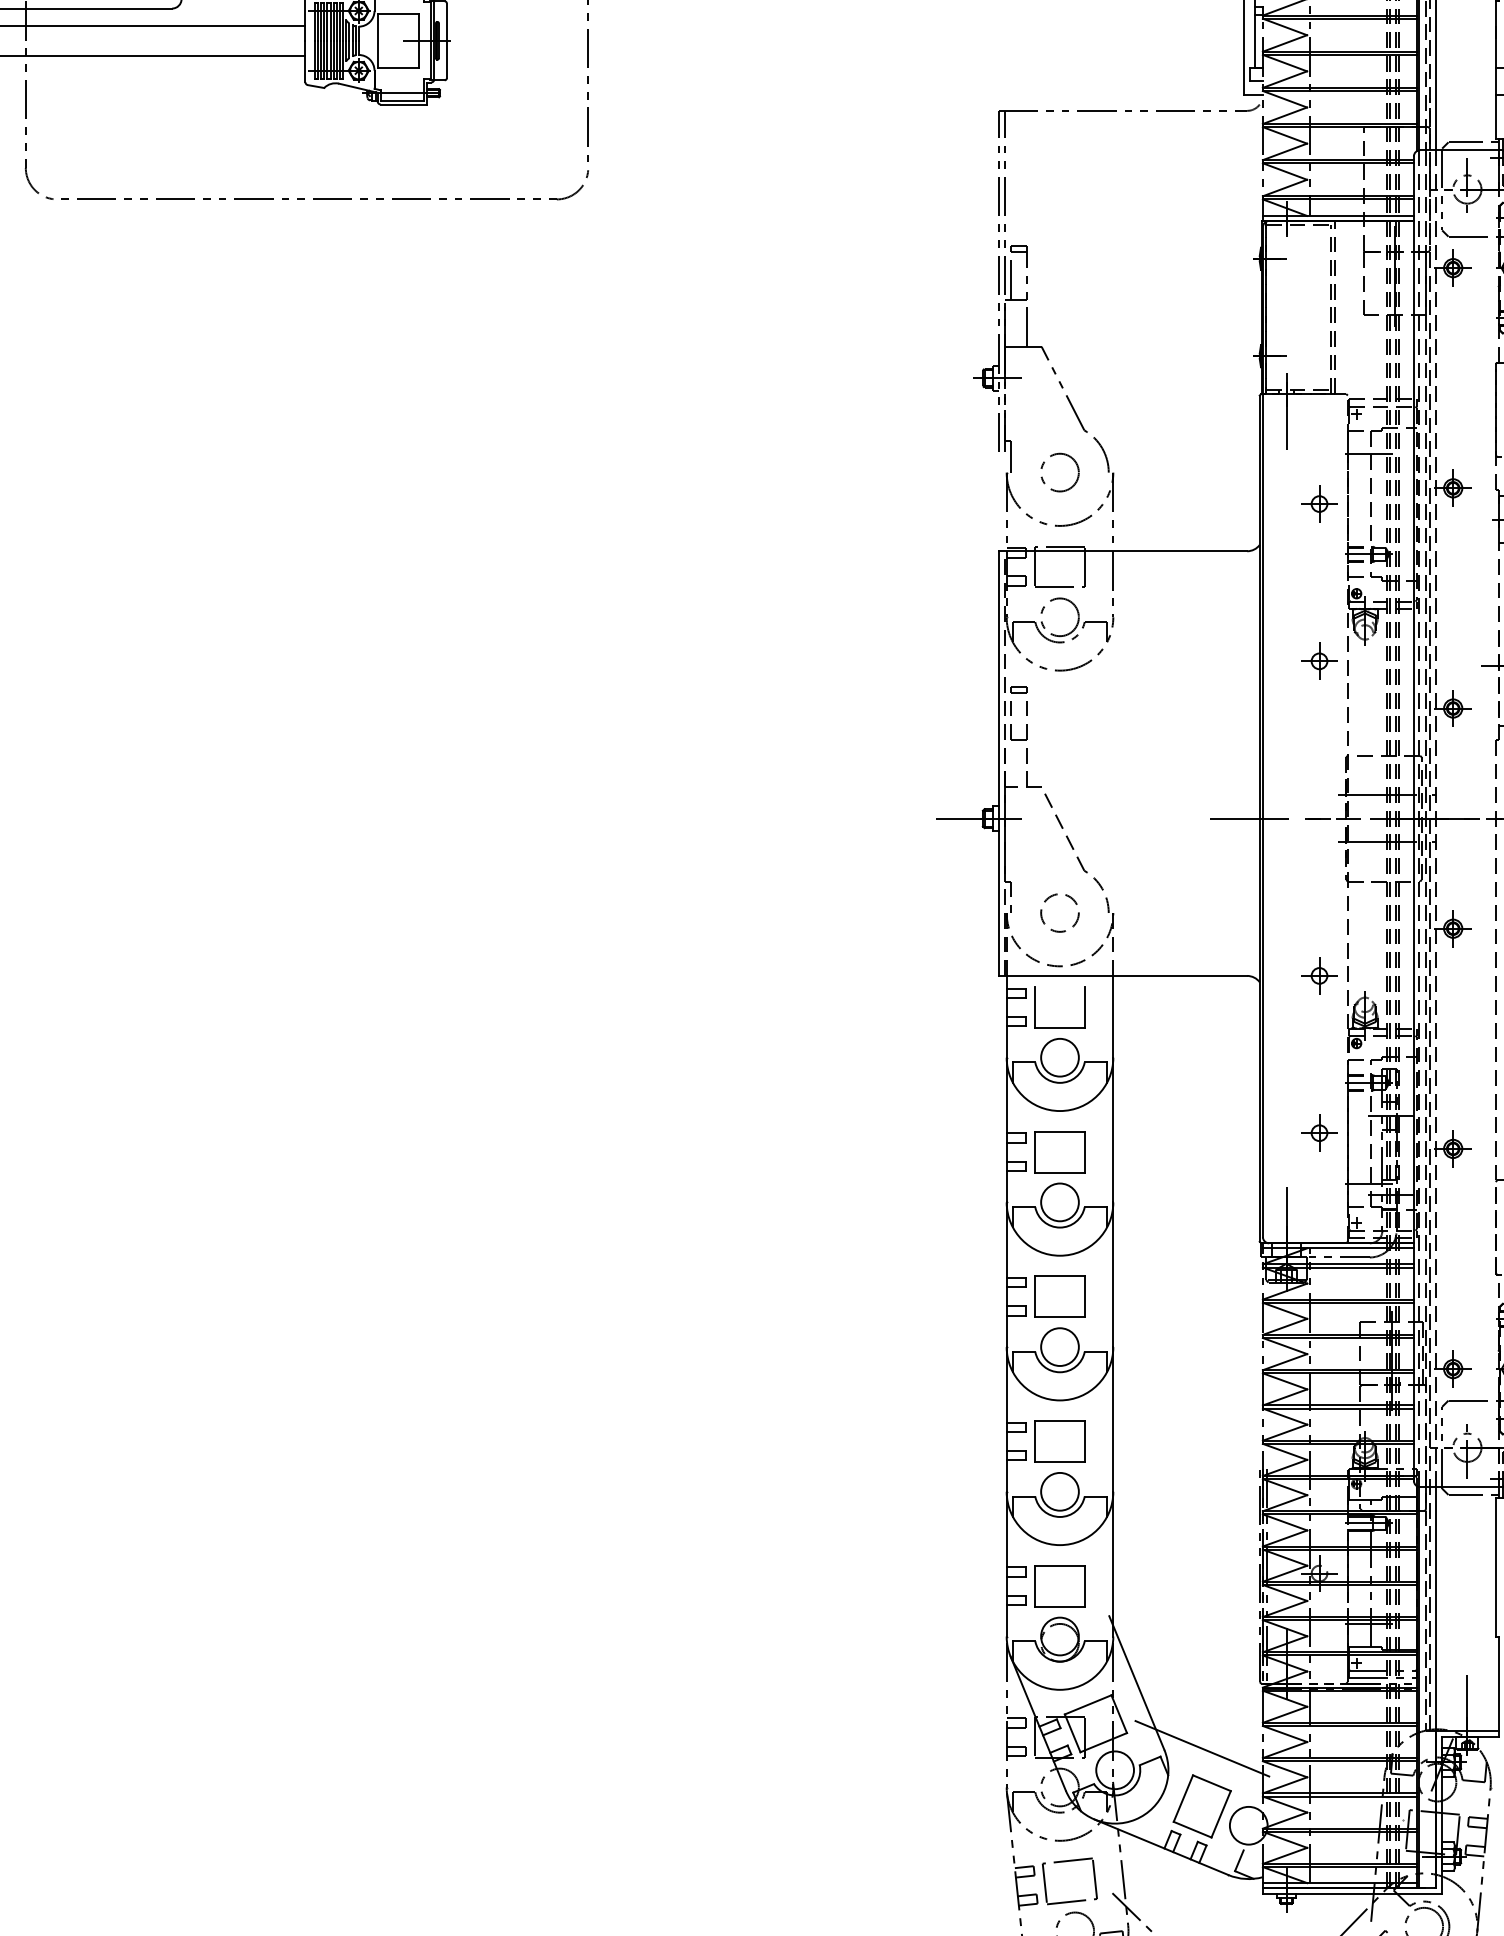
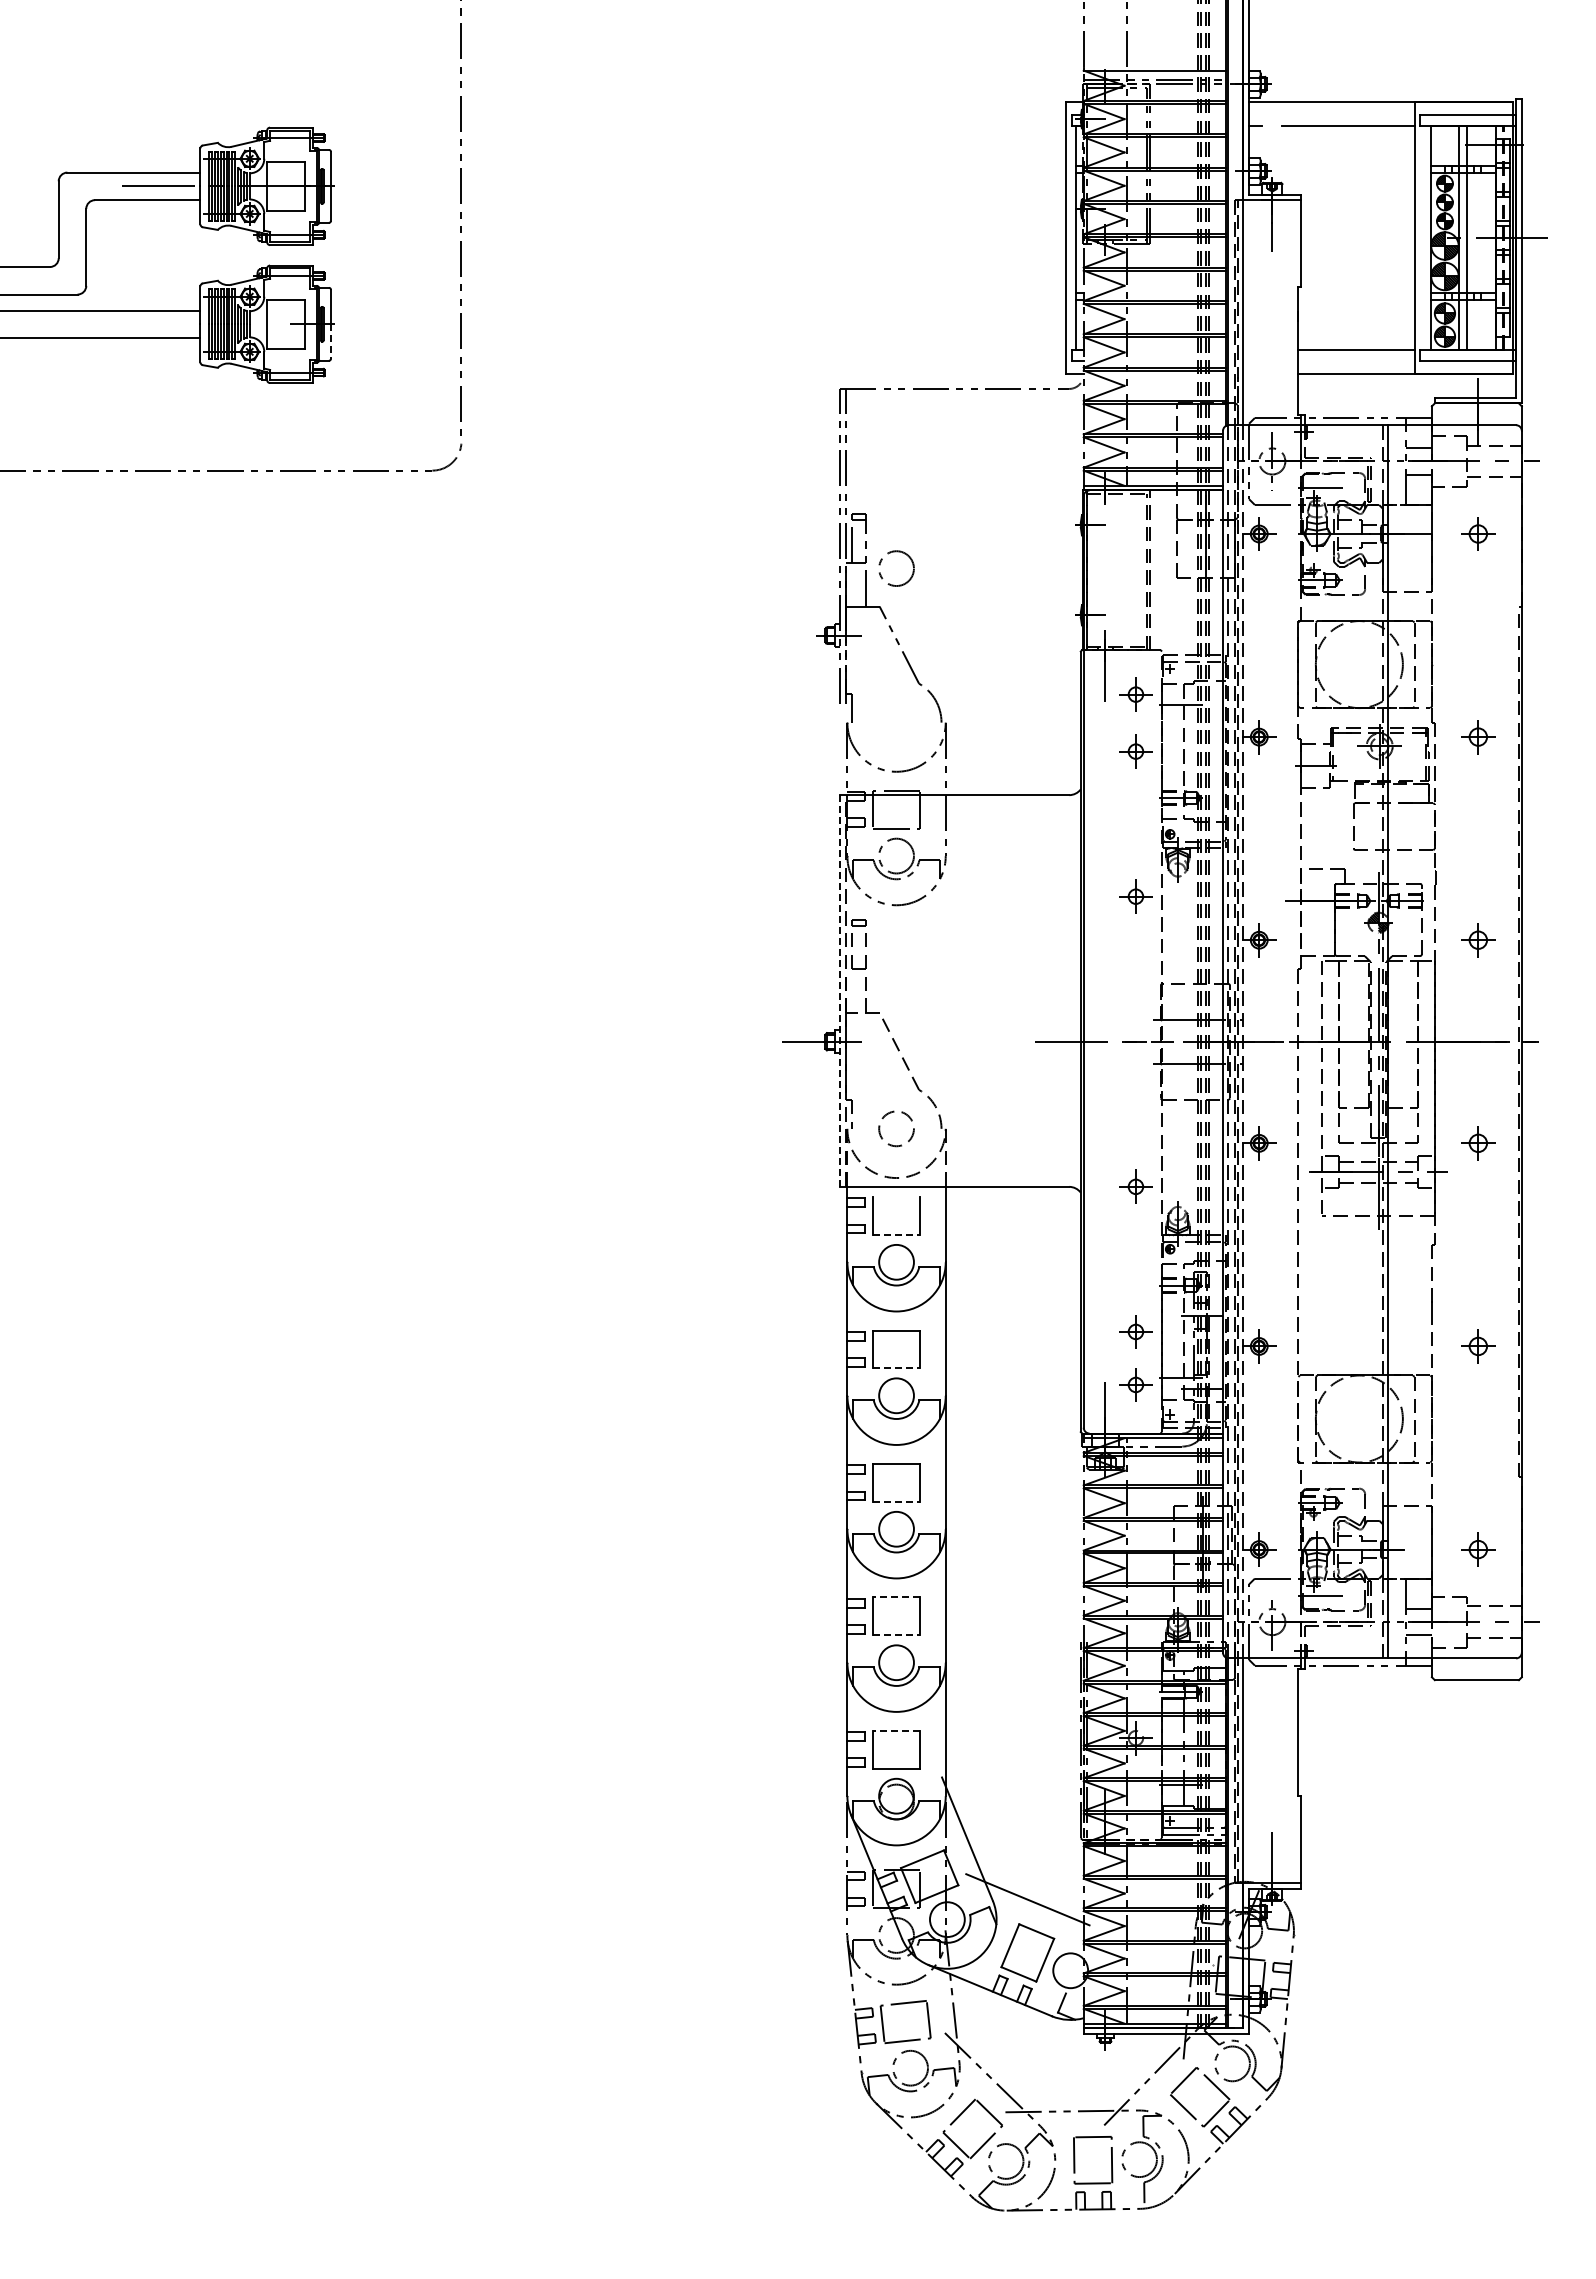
line: (447, 60) -> (331, 342), solid -> dashed
part: (1319, 442) -> (1135, 694), added
circle: (1059, 472) -> (896, 568), moved
line: (998, 764) -> (839, 991), solid -> dashed
line: (1061, 1027) -> (897, 1234), solid -> dashed
line: (1061, 1172) -> (897, 1368), solid -> dashed
part: (1319, 1190) -> (1135, 1384), added
line: (1061, 1317) -> (897, 1501), solid -> dashed
line: (1059, 1421) -> (896, 1597), solid -> dashed
line: (1061, 1462) -> (897, 1635), solid -> dashed
line: (1059, 1565) -> (896, 1730), solid -> dashed

